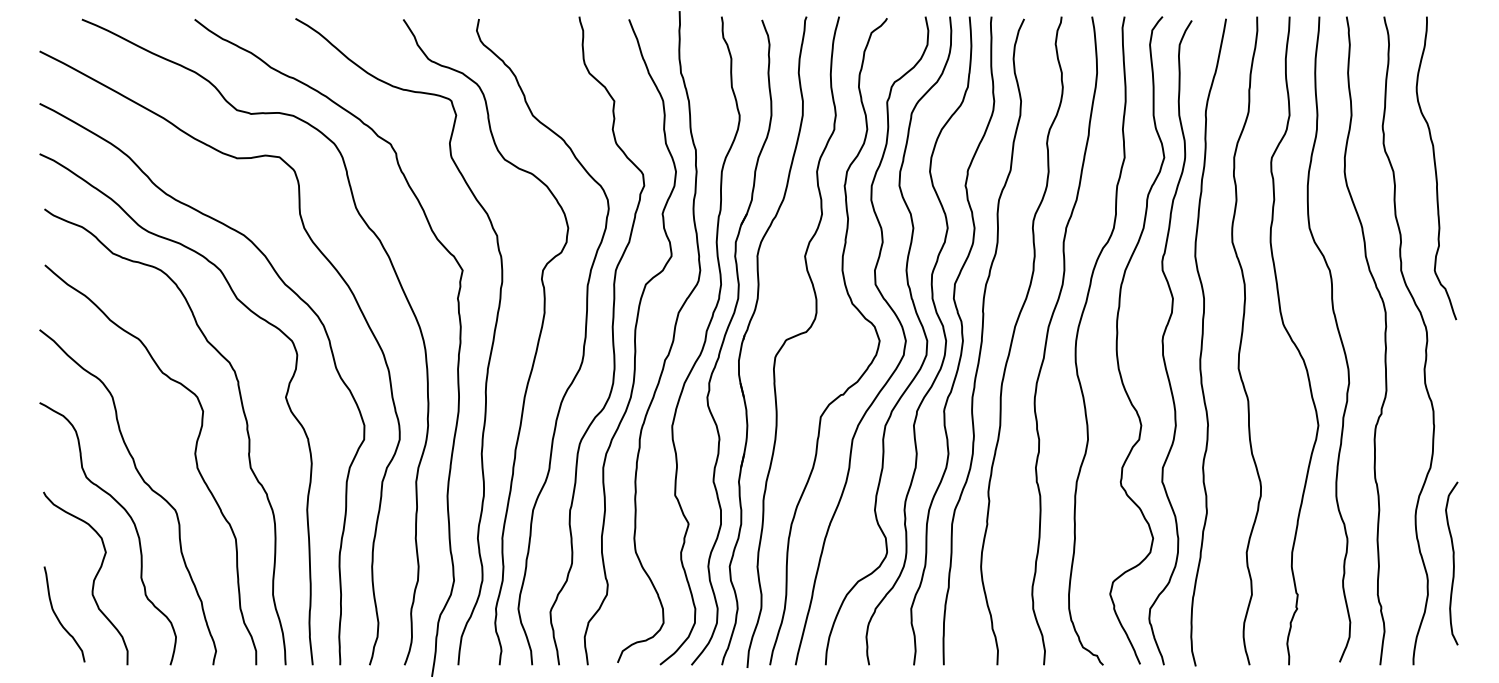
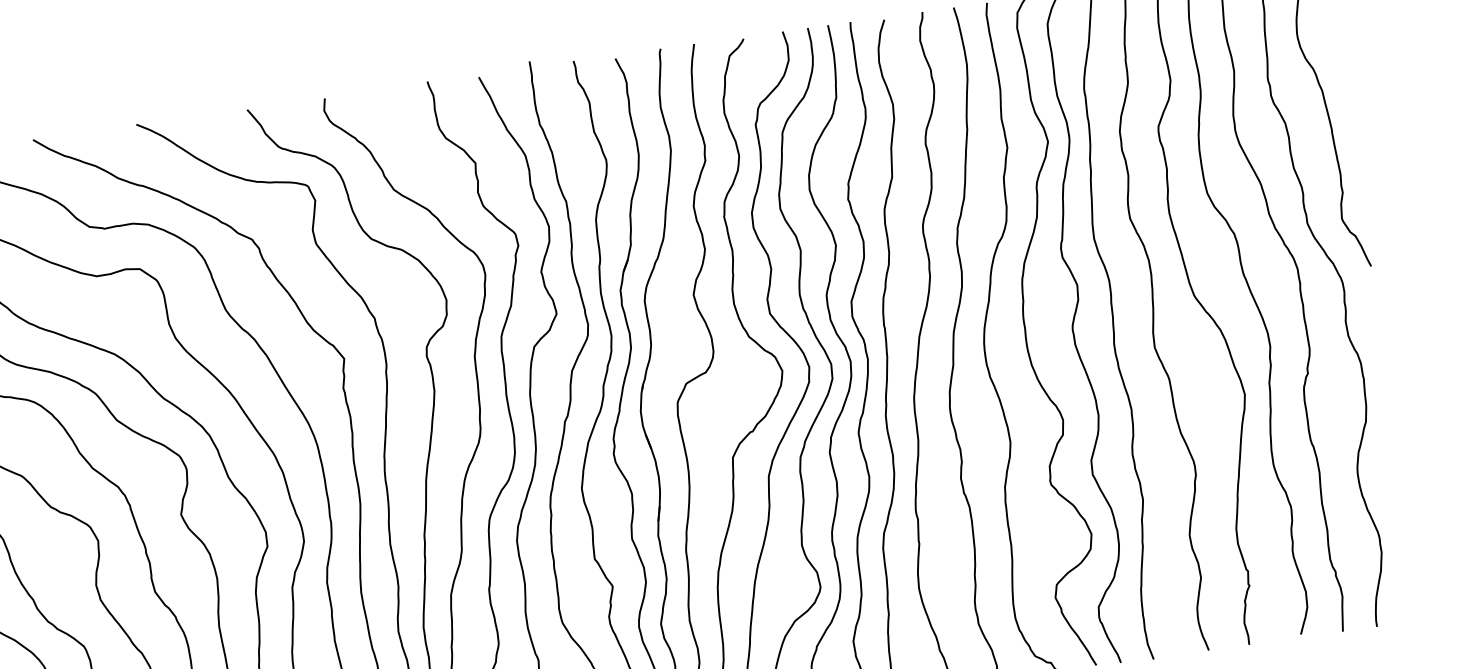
curve: (1452, 562) -> (1402, 515), removed

